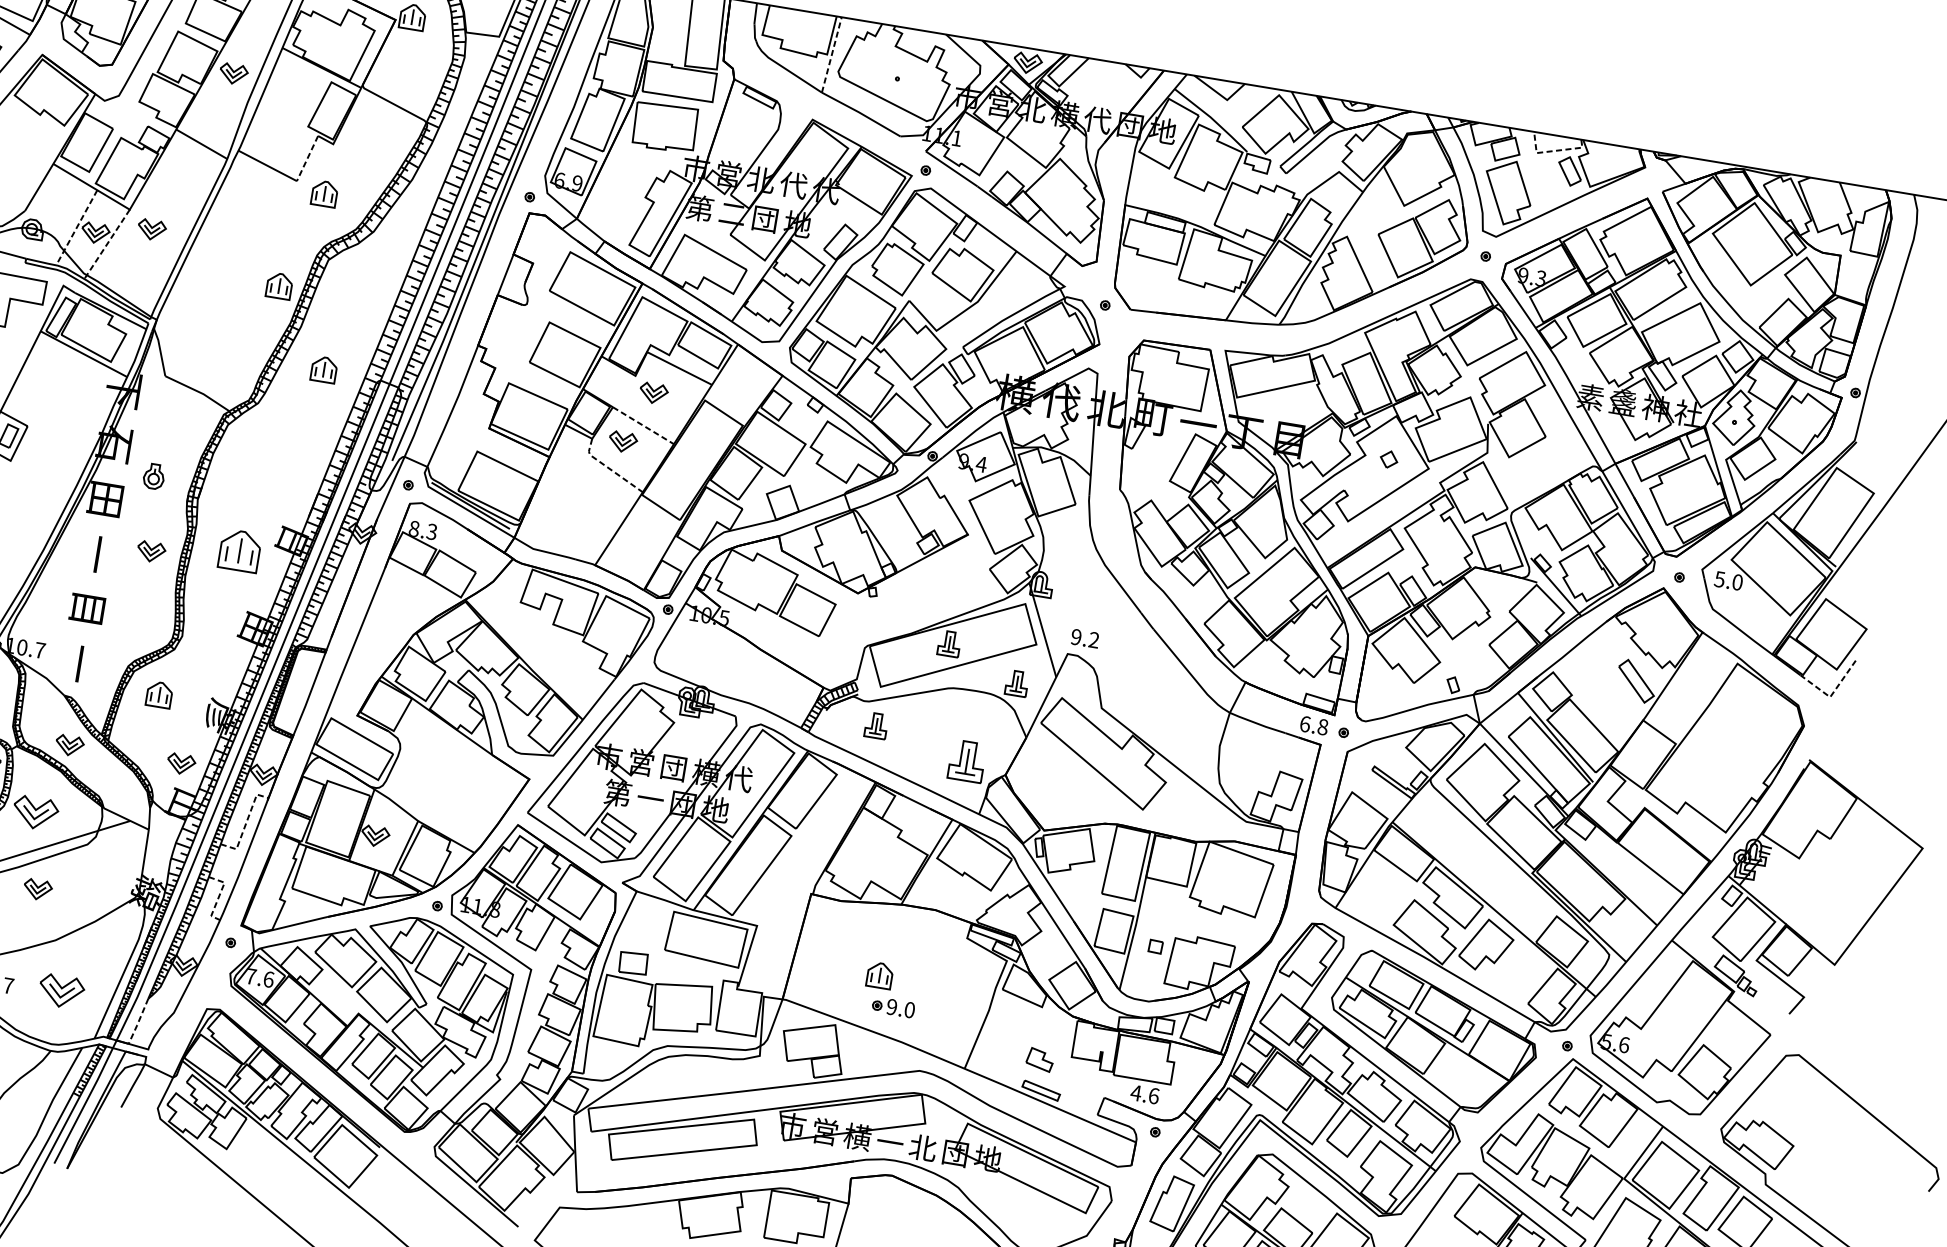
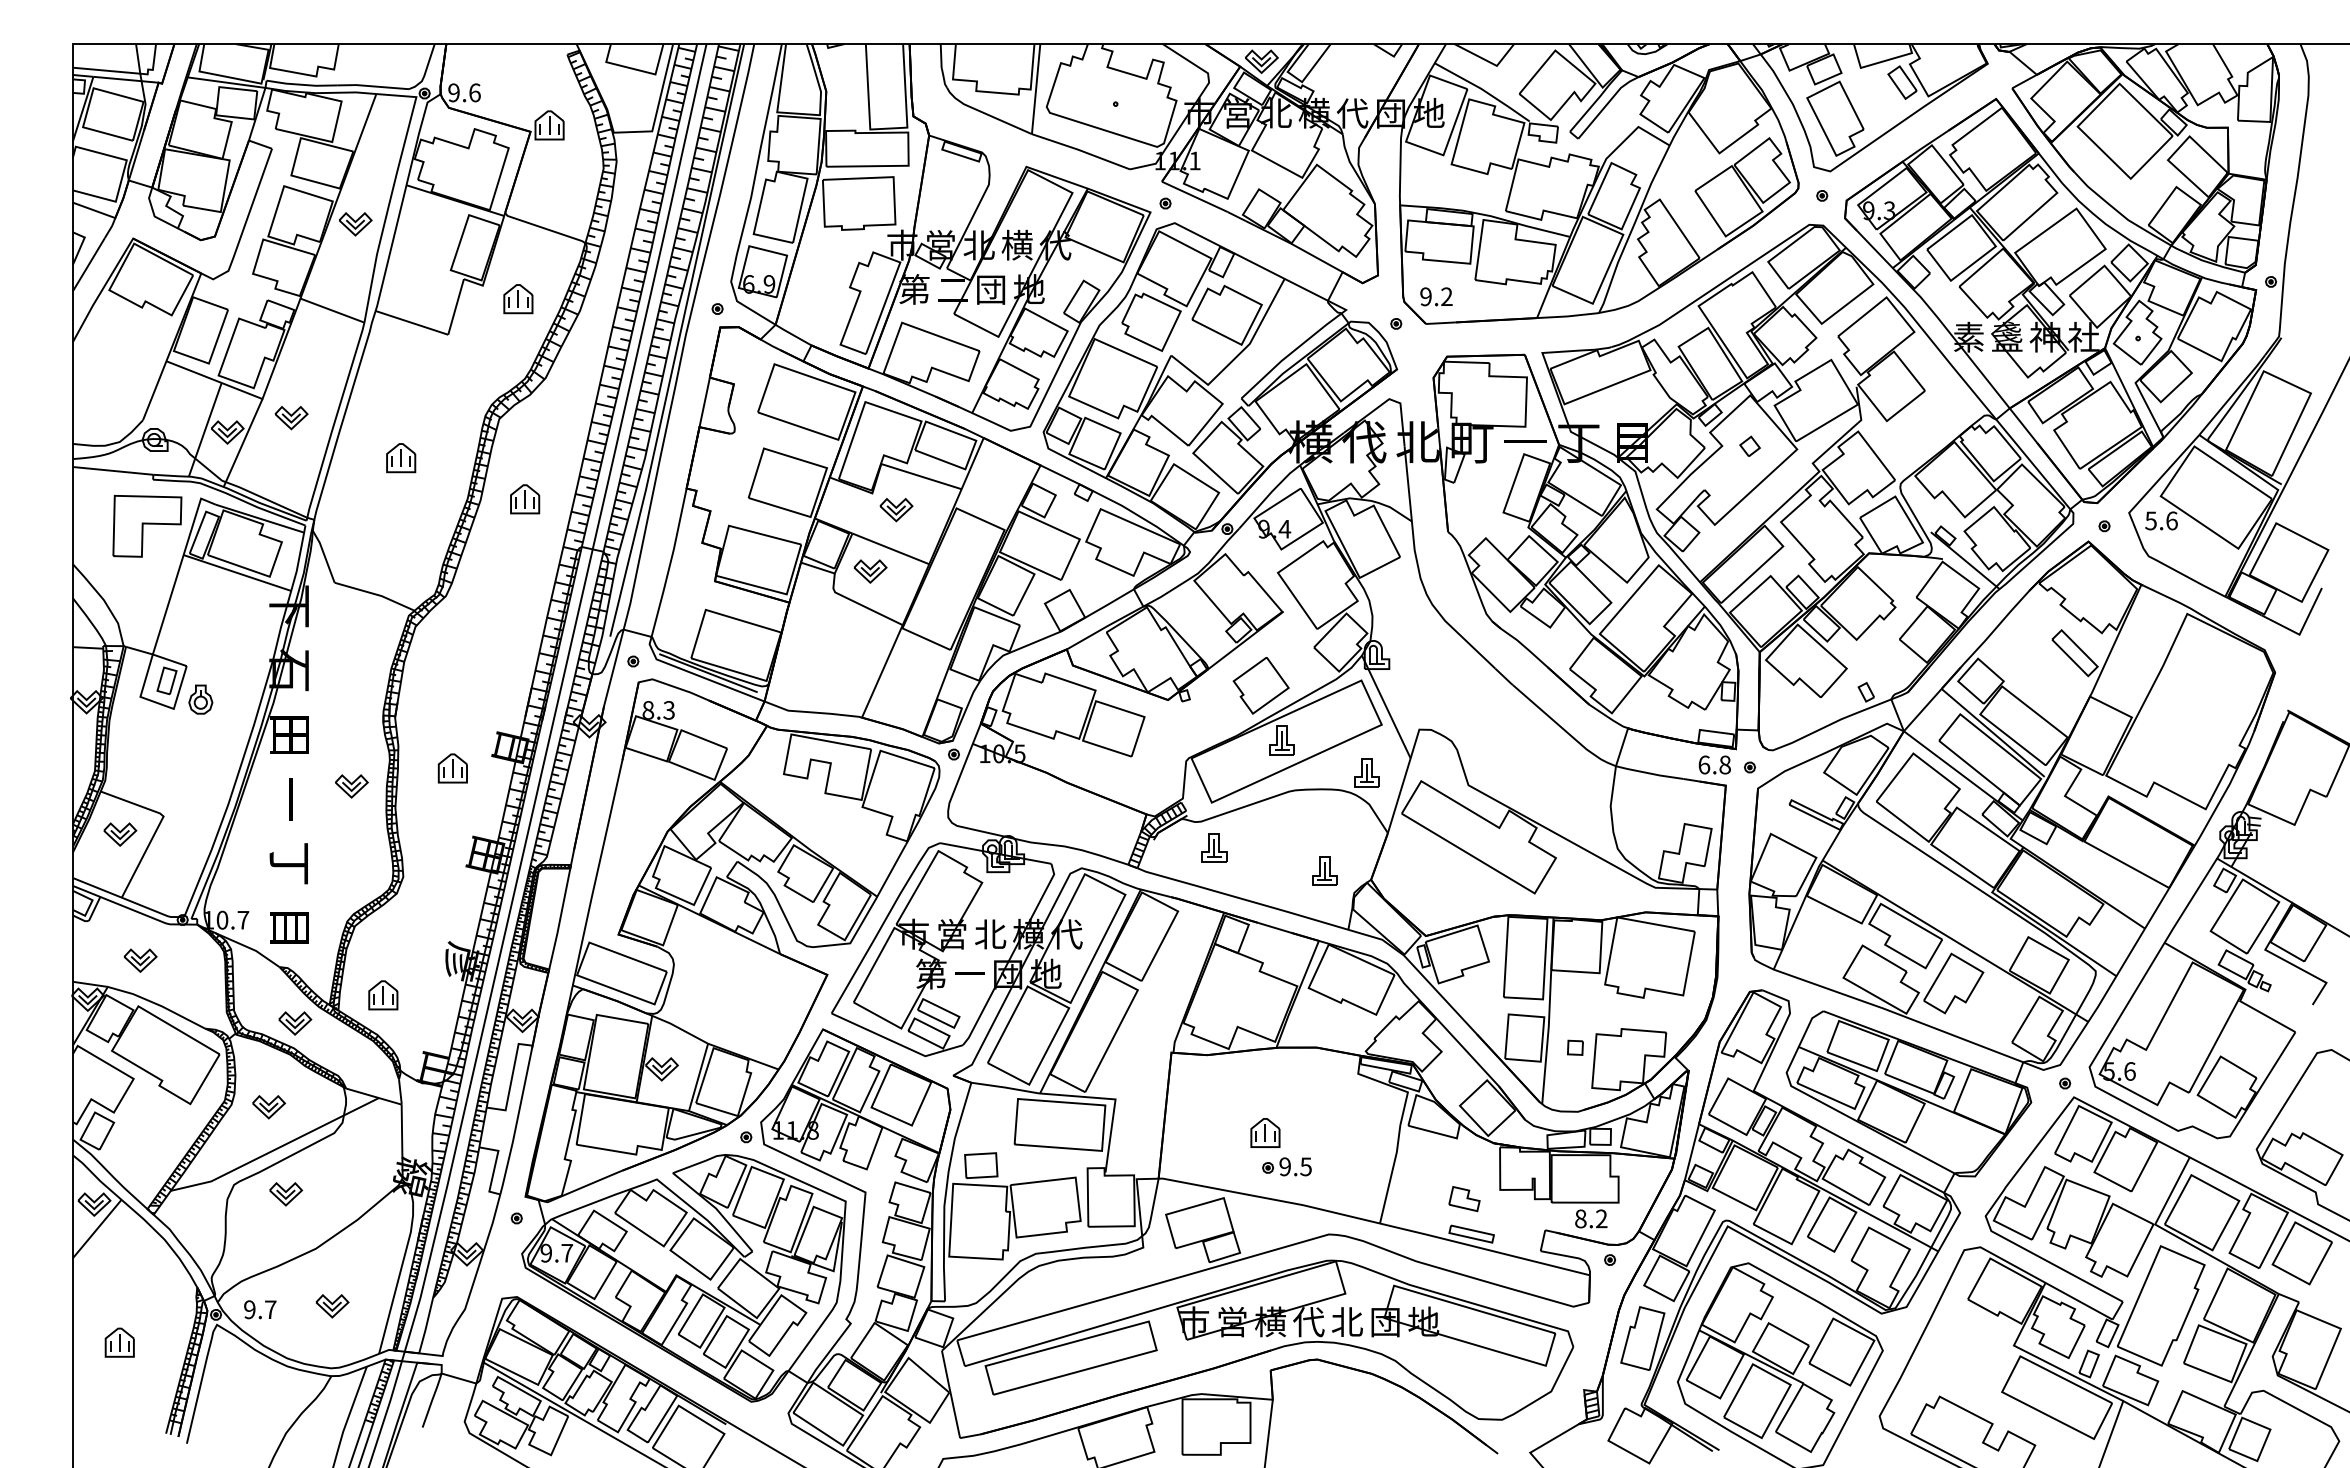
line: (832, 54) -> (1036, 88), dashed -> solid
line: (1552, 150) -> (1878, 62), dashed -> solid
line: (307, 158) -> (456, 306), dashed -> solid
text: (794, 184) -> (1017, 244), 代 -> 横
part: (324, 194) -> (518, 299), moved
line: (77, 227) -> (205, 429), dashed -> solid
line: (106, 244) -> (242, 443), dashed -> solid
part: (279, 286) -> (401, 458), moved
part: (324, 369) -> (525, 499), moved
line: (643, 426) -> (891, 549), dashed -> solid
line: (608, 468) -> (859, 604), dashed -> solid
part: (153, 476) -> (200, 699), moved
part: (239, 550) -> (452, 768), size x0.62
text: (1737, 581) -> (2171, 520), 5.0 -> 5.6
part: (938, 594) -> (1260, 685), added
text: (86, 608) -> (288, 863), 目 -> 丁
text: (1085, 638) -> (1436, 296), moved
text: (78, 664) -> (289, 928), 一 -> 目
line: (1832, 694) -> (2301, 631), dashed -> solid
part: (159, 695) -> (383, 995), moved
part: (967, 760) -> (1324, 870), size x0.62
part: (181, 764) -> (426, 1023), removed
text: (673, 767) -> (990, 934), 団 -> 北
part: (35, 813) -> (268, 1107), size x0.62
line: (245, 823) -> (511, 1079), dashed -> solid
line: (218, 896) -> (494, 1167), dashed -> solid
text: (259, 977) -> (556, 1252), 7.6 -> 9.7
part: (61, 991) -> (332, 1306), size x0.62
text: (909, 1009) -> (1305, 1166), 9.0 -> 9.5
line: (138, 1022) -> (426, 1326), dashed -> solid
text: (1144, 1094) -> (1590, 1218), 4.6 -> 8.2
text: (889, 1142) -> (1308, 1322), 一 -> 代

